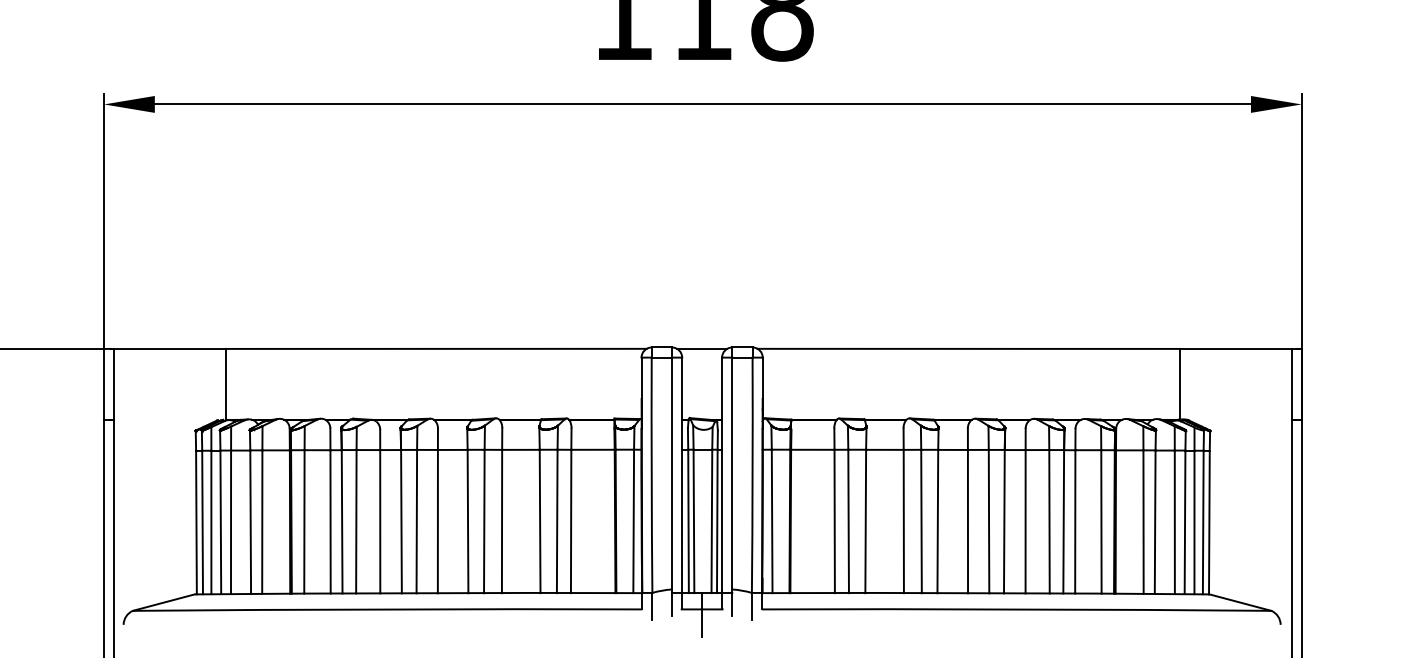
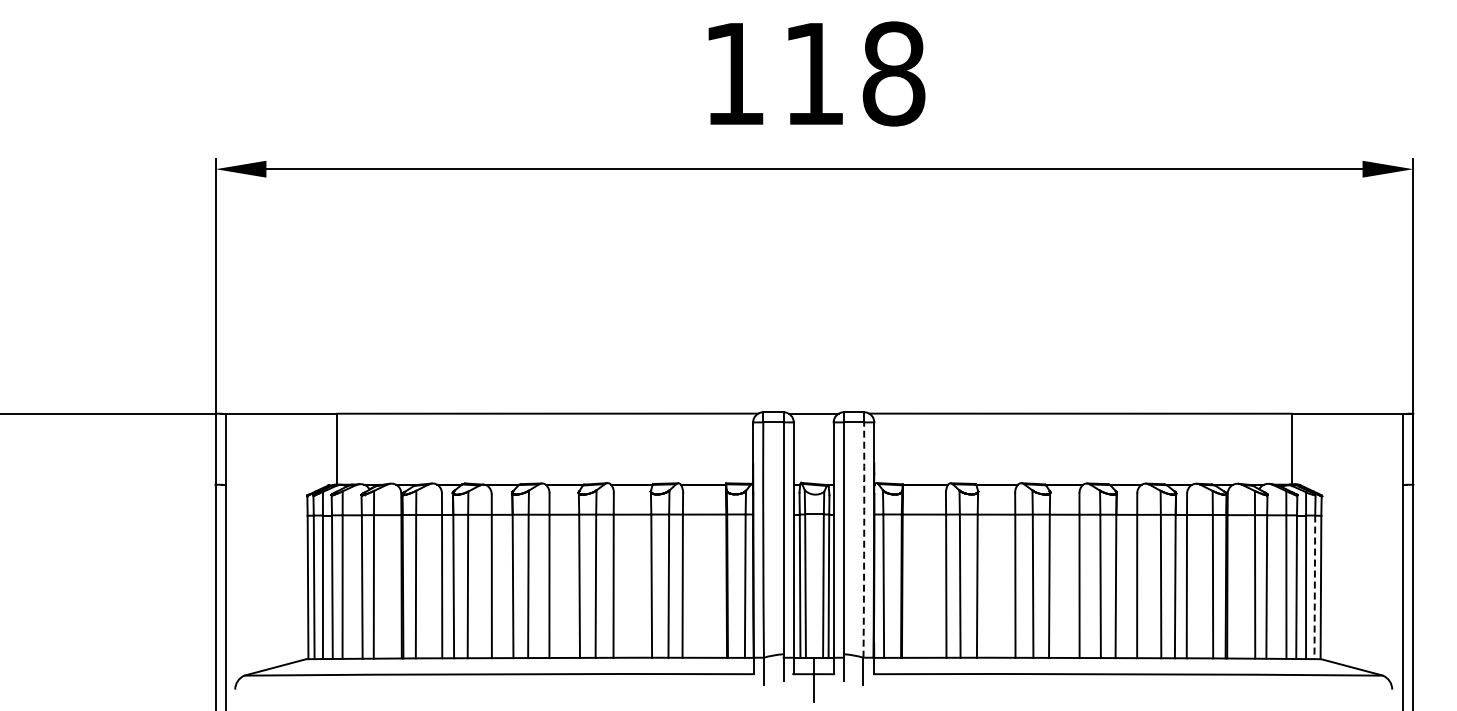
arc: (752, 475) -> (864, 540), solid -> dashed
line: (1202, 522) -> (1314, 587), solid -> dashed

